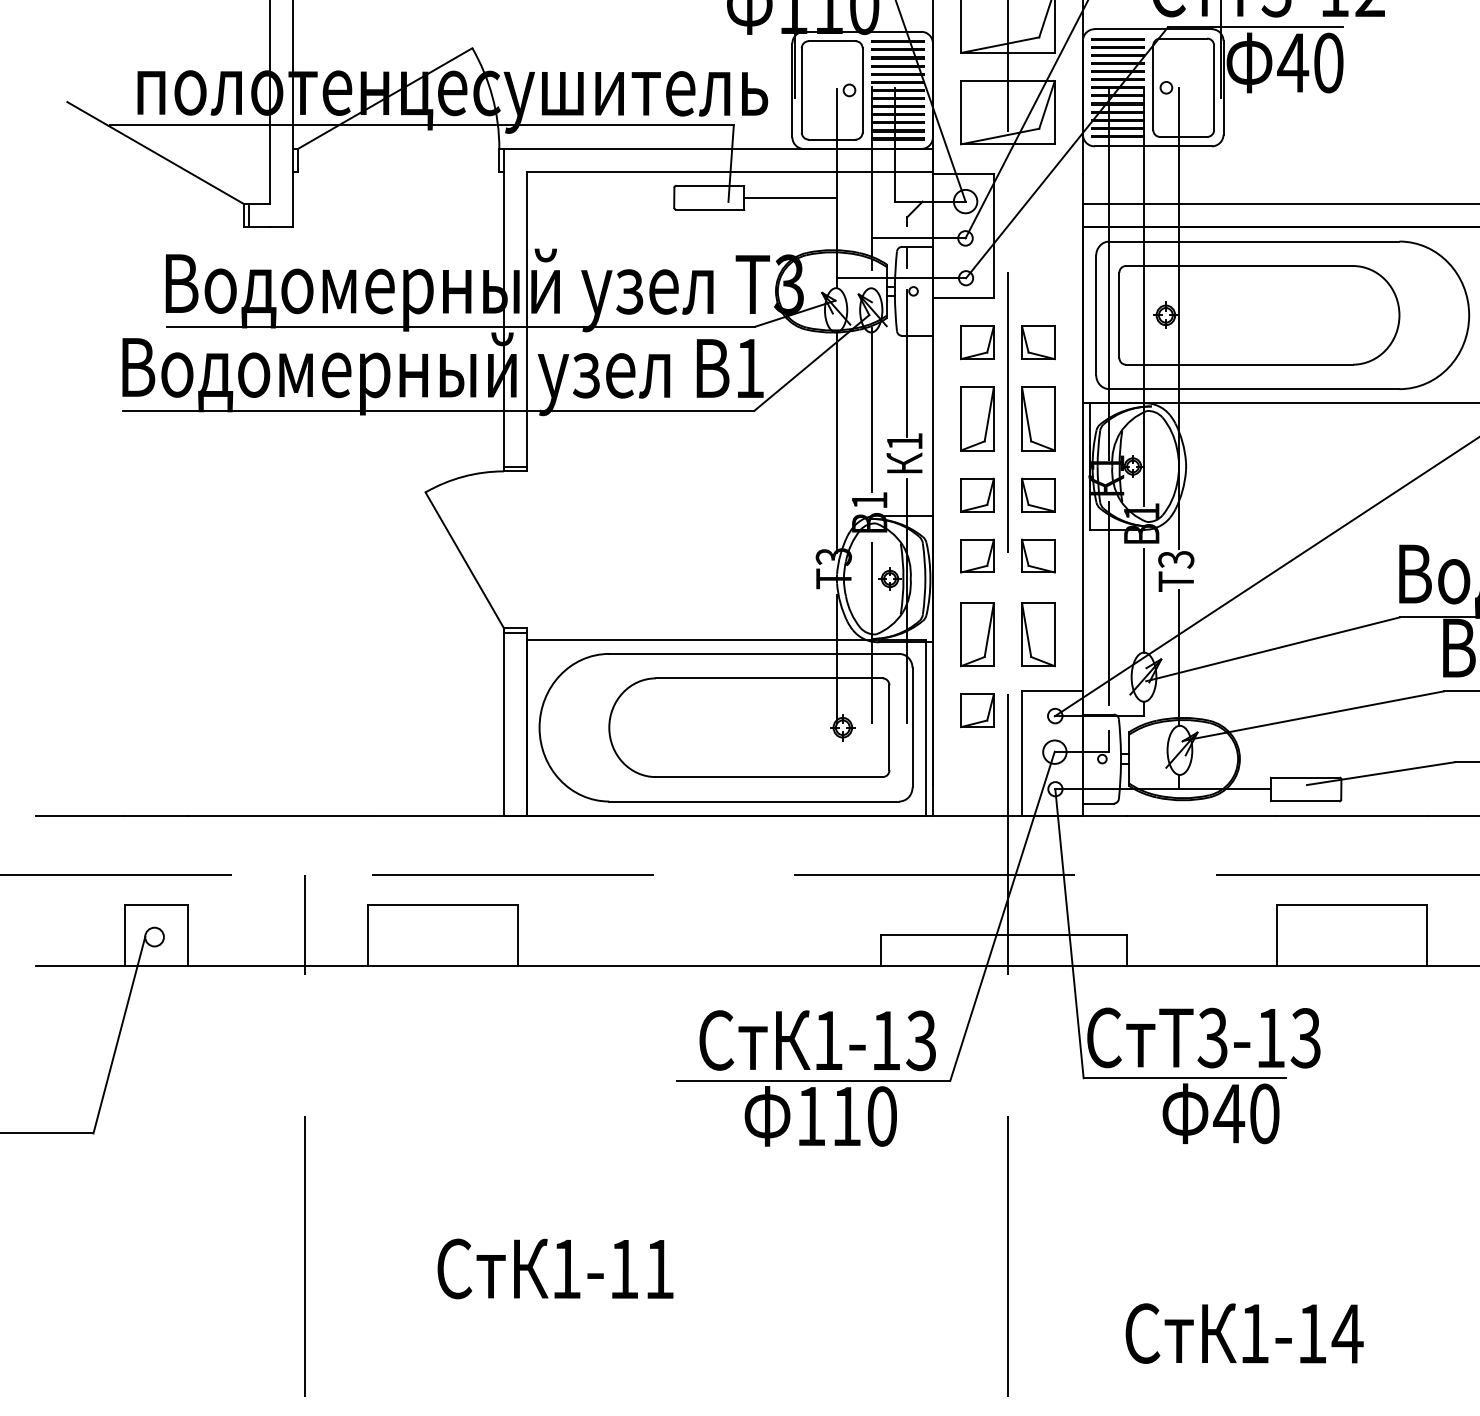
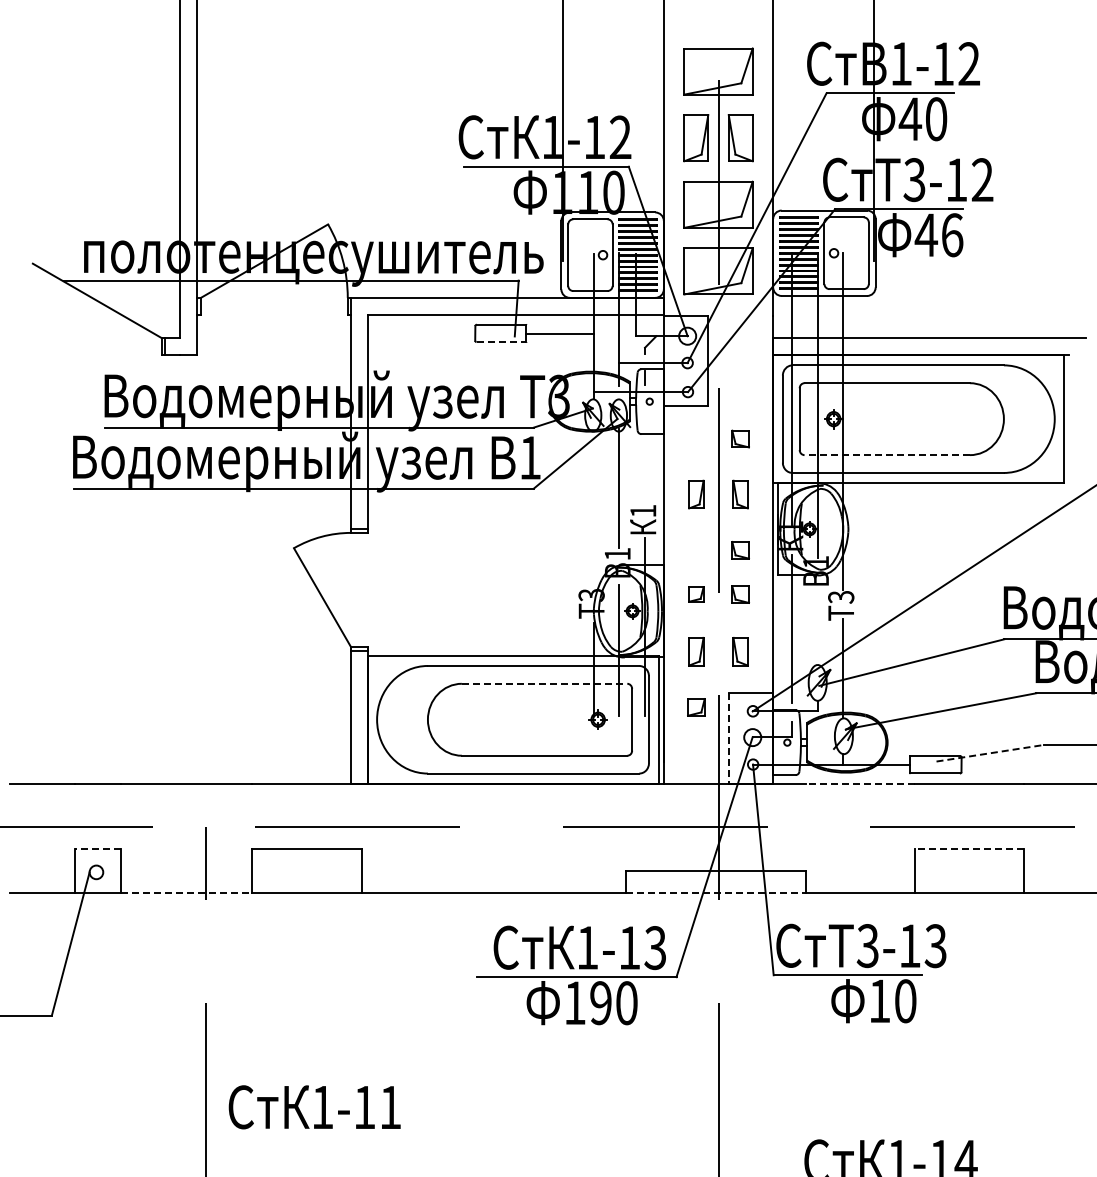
text: (1328, 63) -> (952, 235), 40 -> 46
line: (710, 210) -> (501, 342), solid -> dashed
part: (977, 341) -> (696, 438), removed
part: (1038, 341) -> (740, 438), size x0.7
line: (907, 362) -> (645, 453), removed
line: (1239, 365) -> (887, 455), solid -> dashed
part: (977, 418) -> (696, 494), size x0.6
part: (1038, 418) -> (740, 494), size x0.6
line: (836, 442) -> (593, 511), removed
part: (977, 495) -> (696, 550), removed
part: (1038, 495) -> (740, 550), size x0.7
part: (977, 555) -> (696, 594), size x0.6
part: (1038, 555) -> (740, 594), size x0.7
line: (1143, 599) -> (817, 626), removed
part: (977, 634) -> (696, 651), size x0.6
part: (1038, 634) -> (740, 651), size x0.6
line: (769, 677) -> (544, 683), solid -> dashed
part: (977, 710) -> (696, 707), size x0.7
line: (1021, 754) -> (728, 739), solid -> dashed
line: (1381, 773) -> (990, 753), solid -> dashed
line: (1202, 815) -> (860, 783), solid -> dashed
line: (156, 904) -> (97, 848), solid -> dashed
line: (1352, 904) -> (969, 848), solid -> dashed
line: (278, 966) -> (186, 893), solid -> dashed
line: (1003, 966) -> (715, 893), solid -> dashed
text: (1228, 1112) -> (879, 1000), 40 -> 10
text: (846, 1116) -> (600, 1003), 110 -> 190
text: (555, 1269) -> (314, 1107), moved

